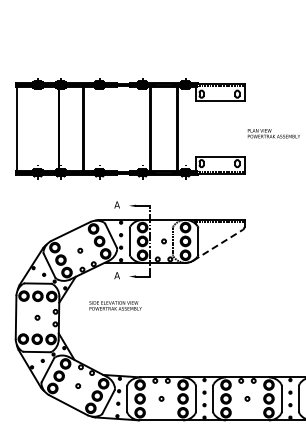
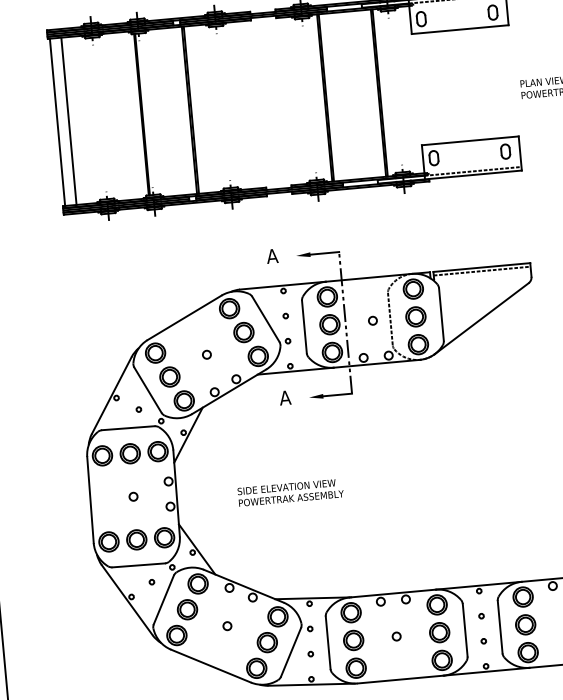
line: (22, 128) -> (68, 120), added
line: (218, 244) -> (482, 317), dashed -> solid
text: (115, 305) -> (290, 491), moved

